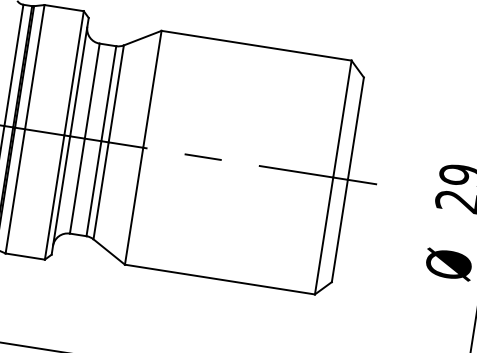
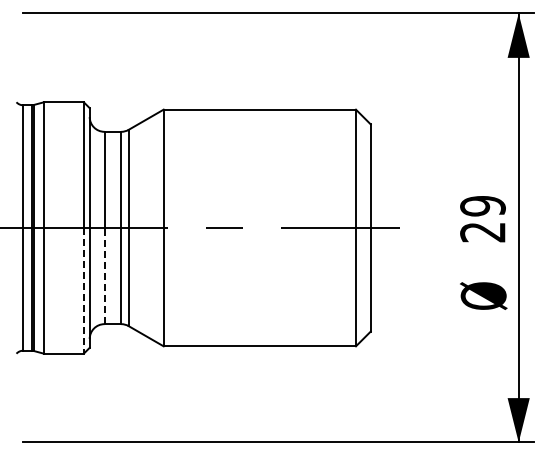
line: (77, 185) -> (104, 275), solid -> dashed
line: (54, 197) -> (83, 290), solid -> dashed

